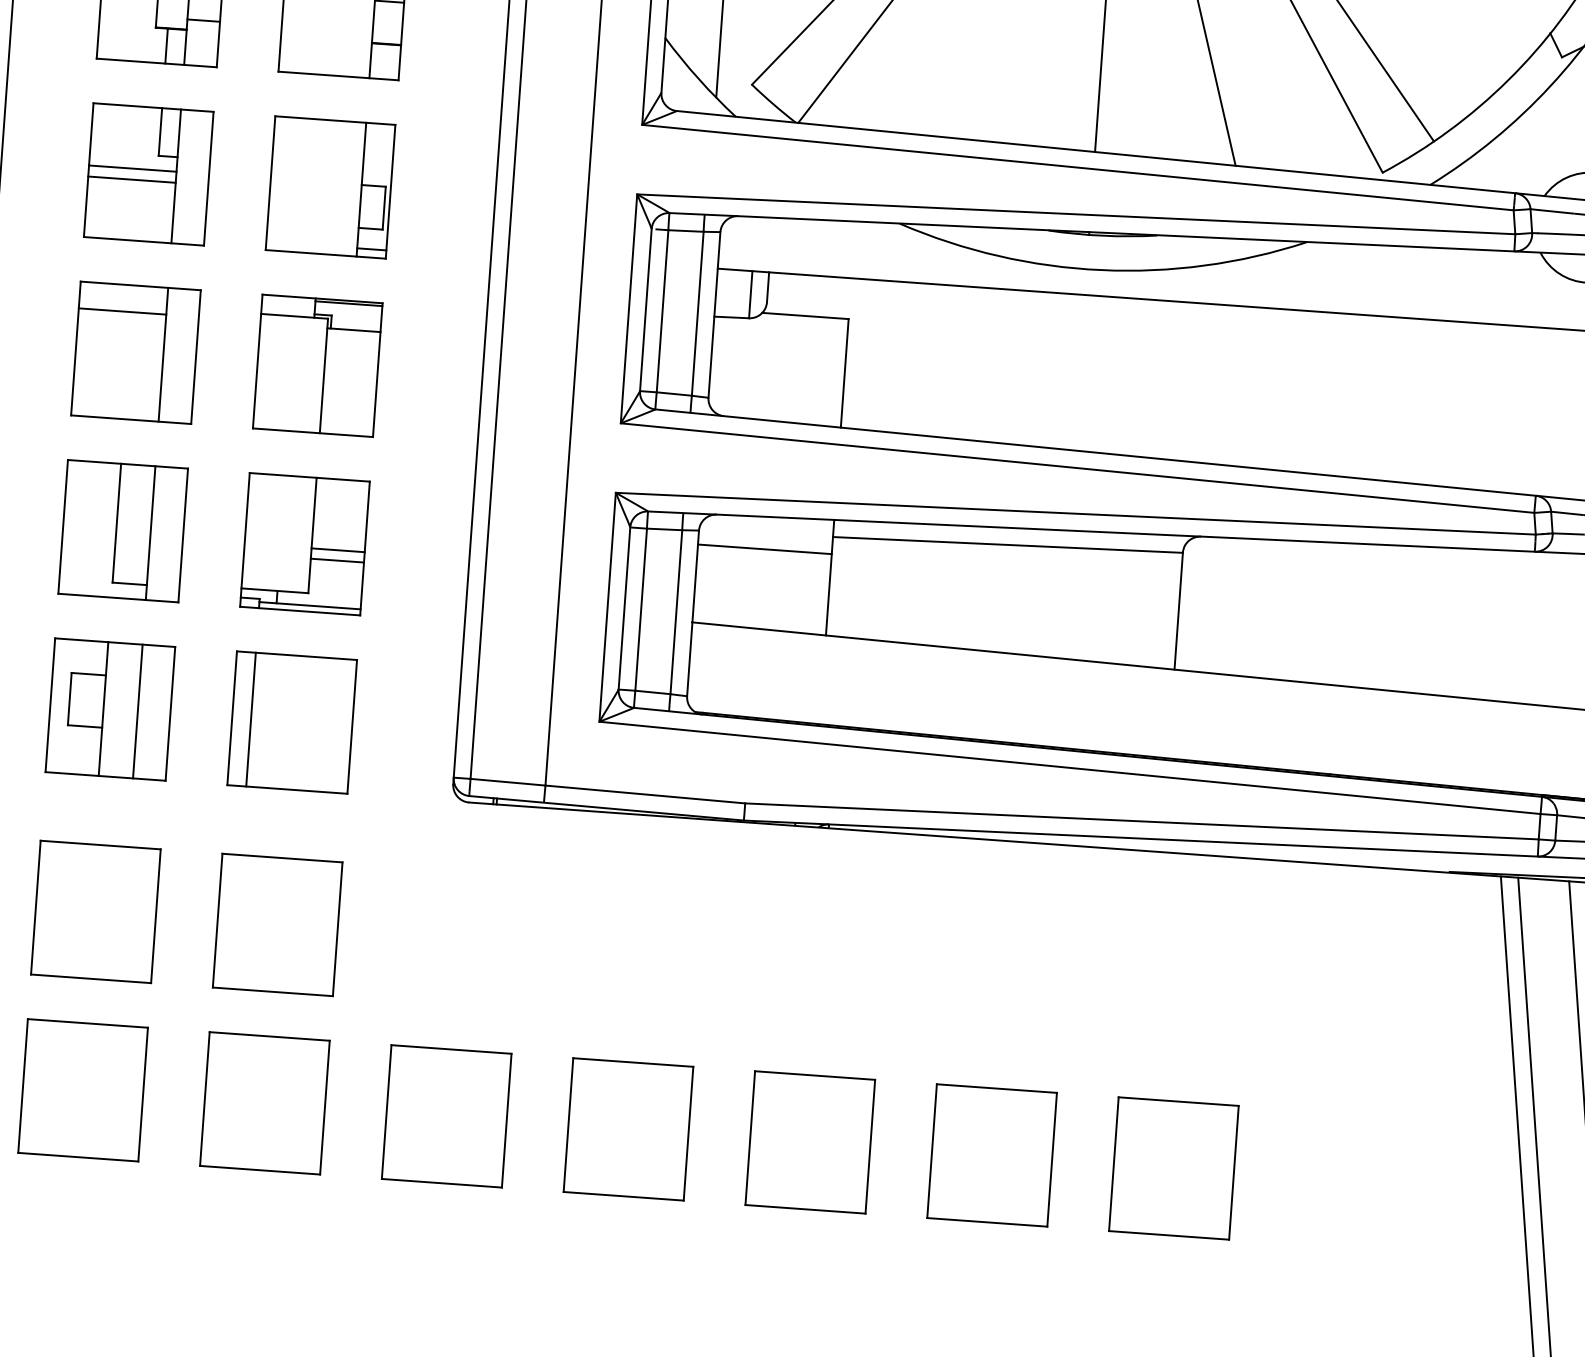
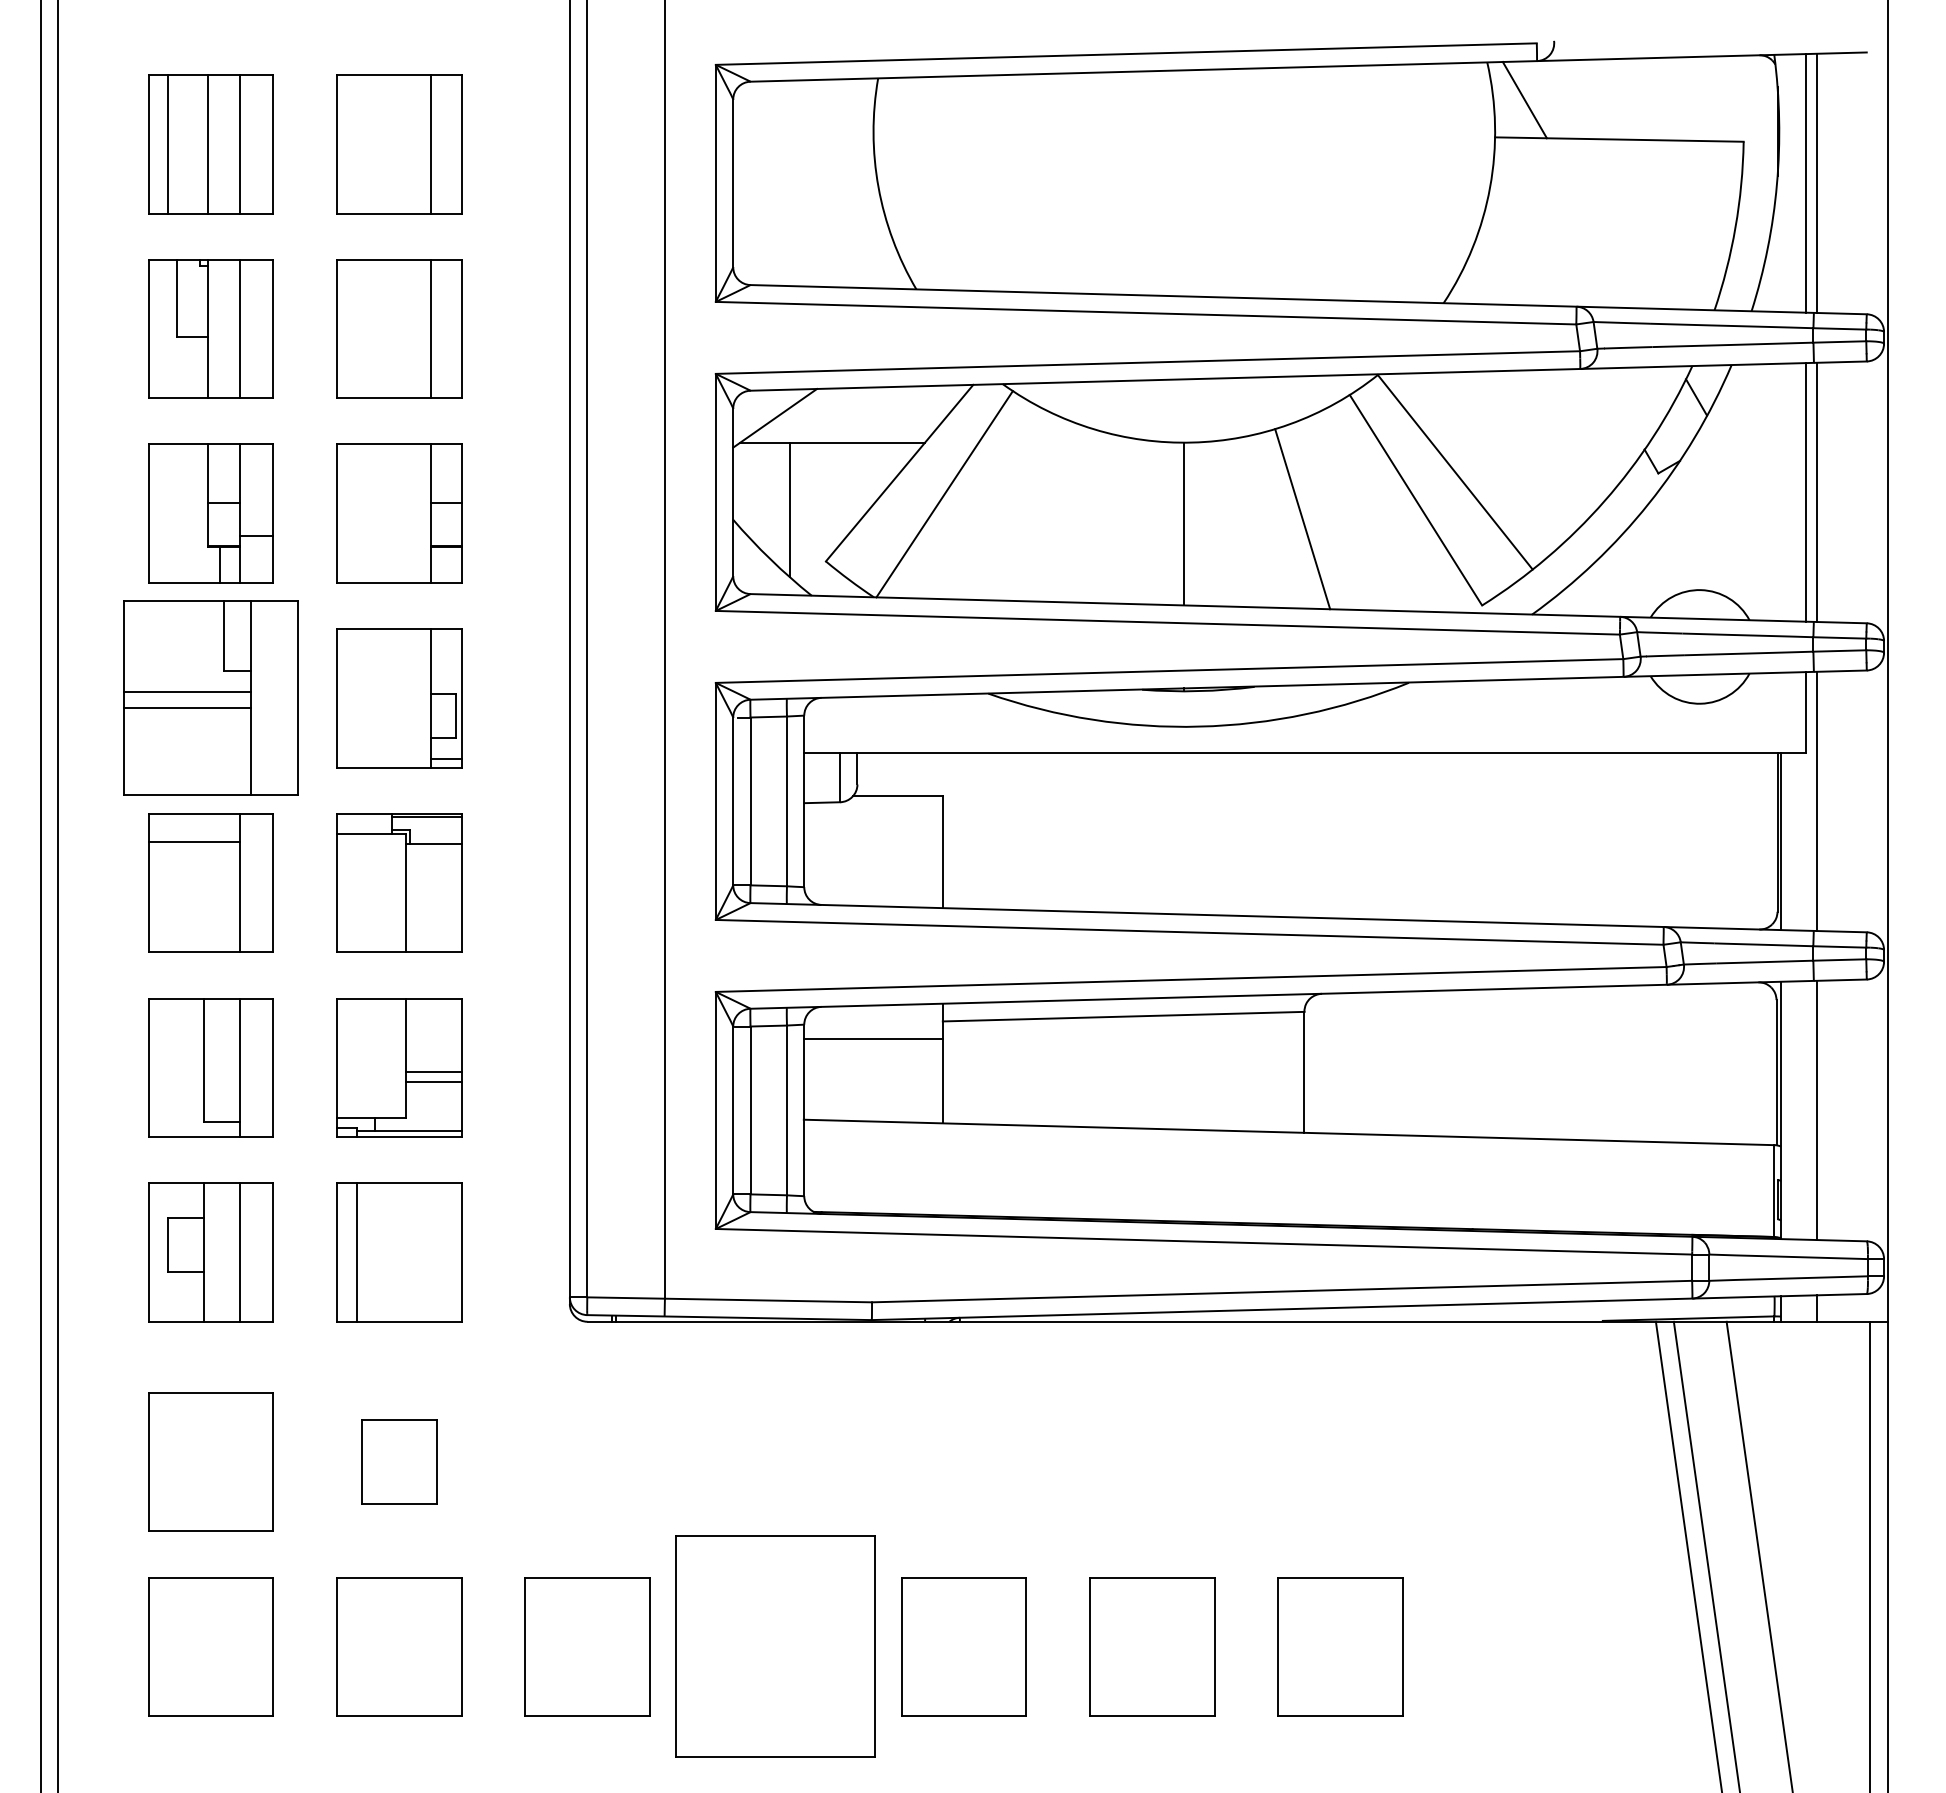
part: (148, 174) -> (210, 698), size x1.4
part: (277, 924) -> (399, 1461), size x0.6
part: (628, 1129) -> (775, 1646), size x1.6

